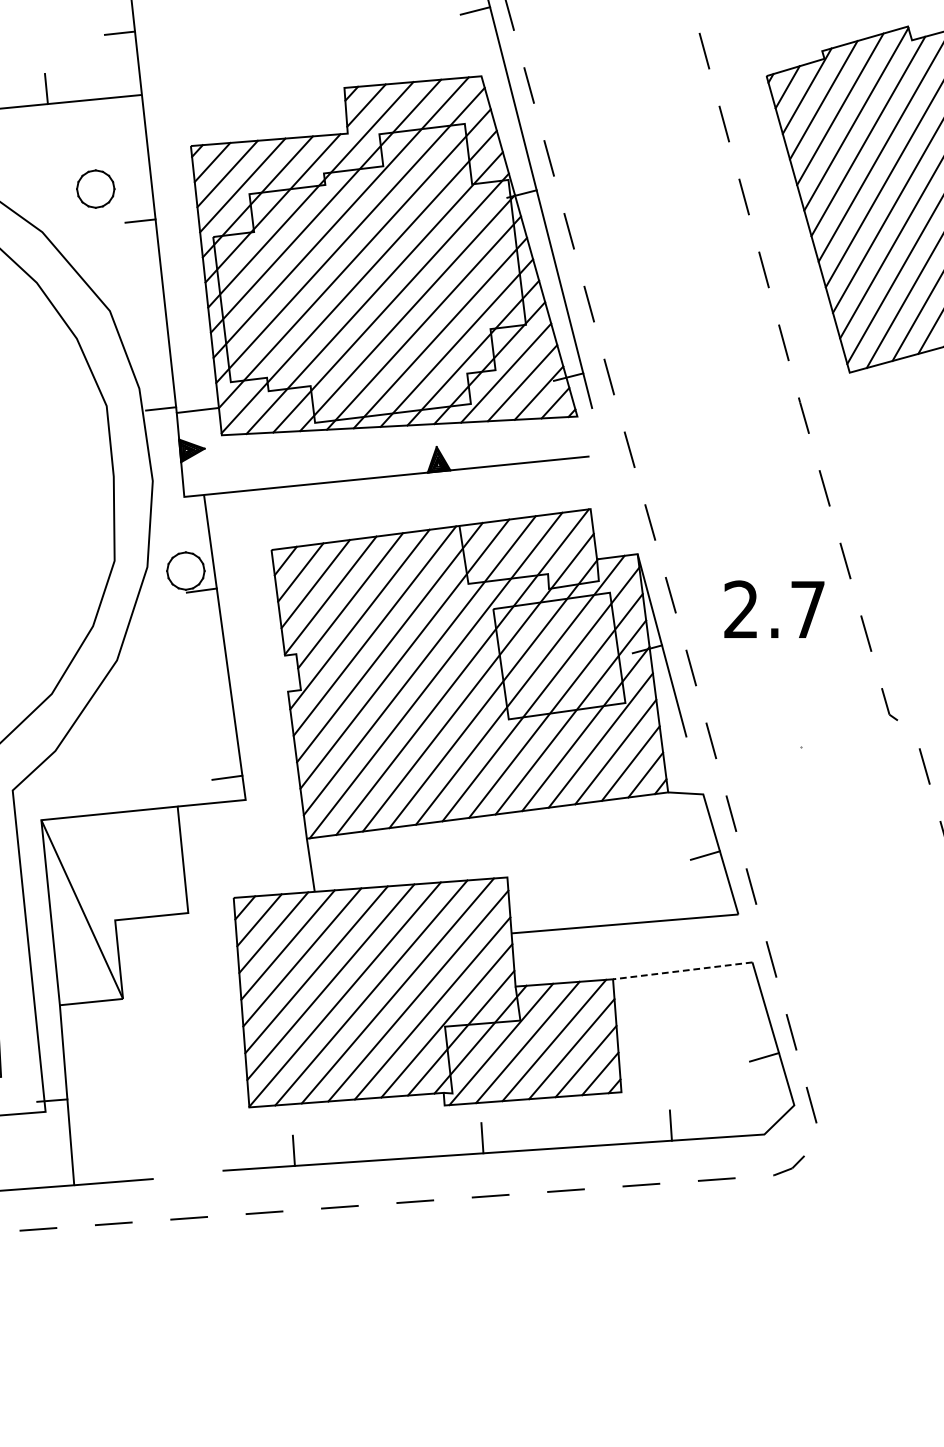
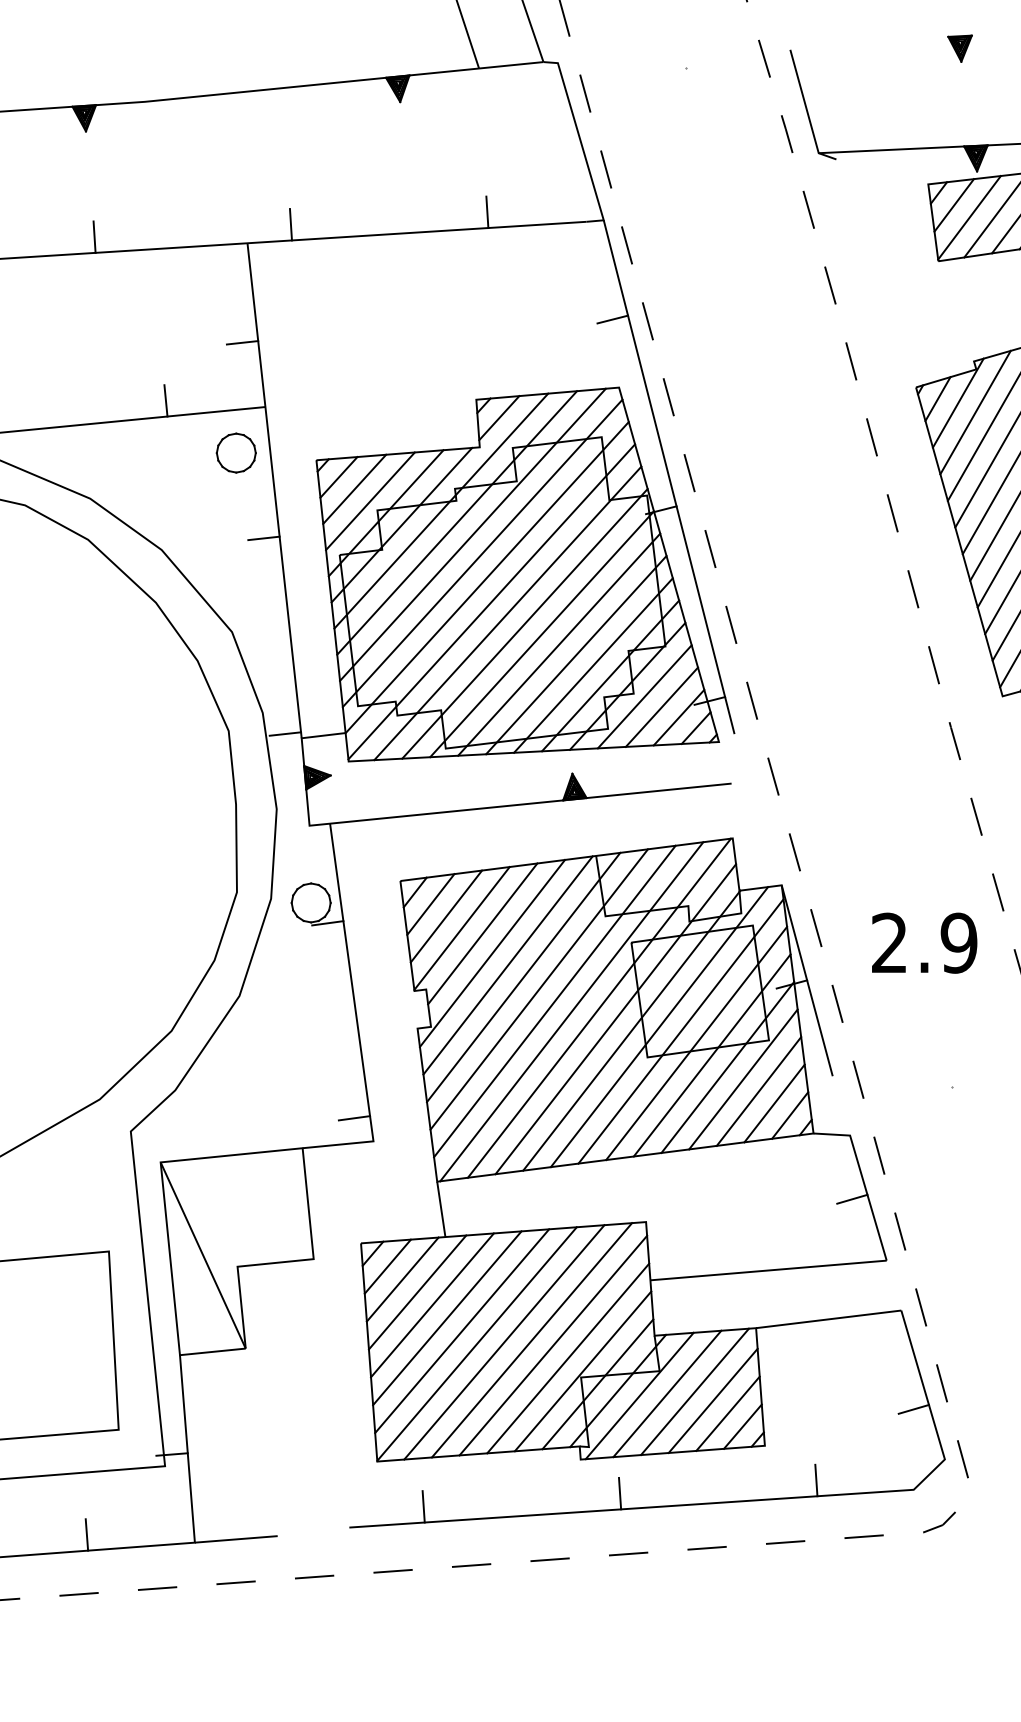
part: (94, 188) -> (235, 452), moved
text: (807, 609) -> (958, 942), 2.7 -> 2.9
line: (682, 971) -> (828, 1319), dashed -> solid

